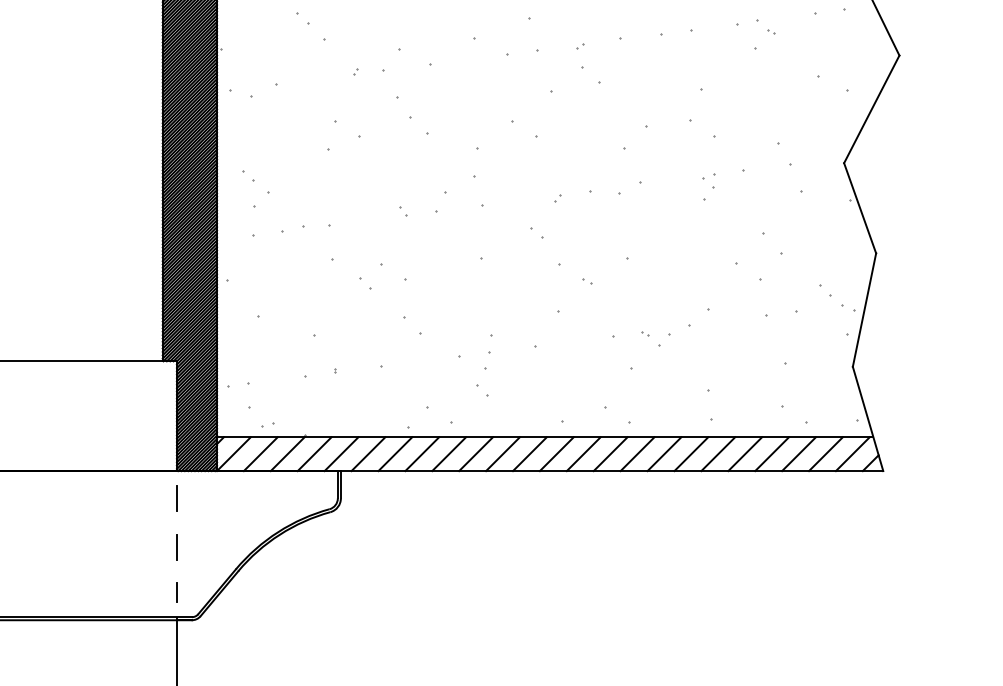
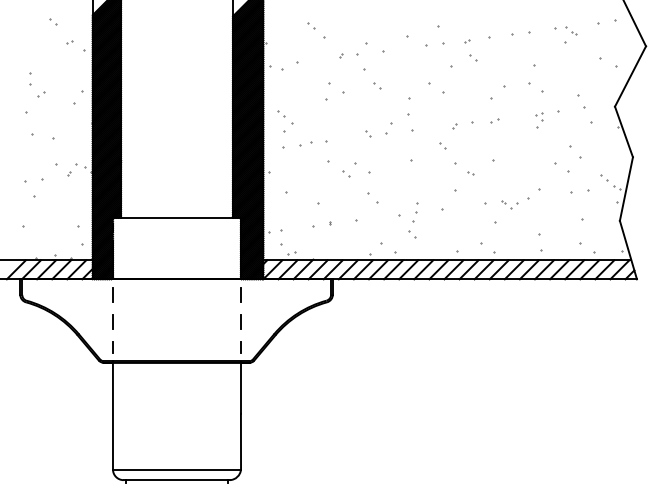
part: (591, 75) -> (473, 57), size x0.62
part: (420, 125) -> (377, 85), size x0.62
part: (629, 187) -> (494, 120), size x0.62

